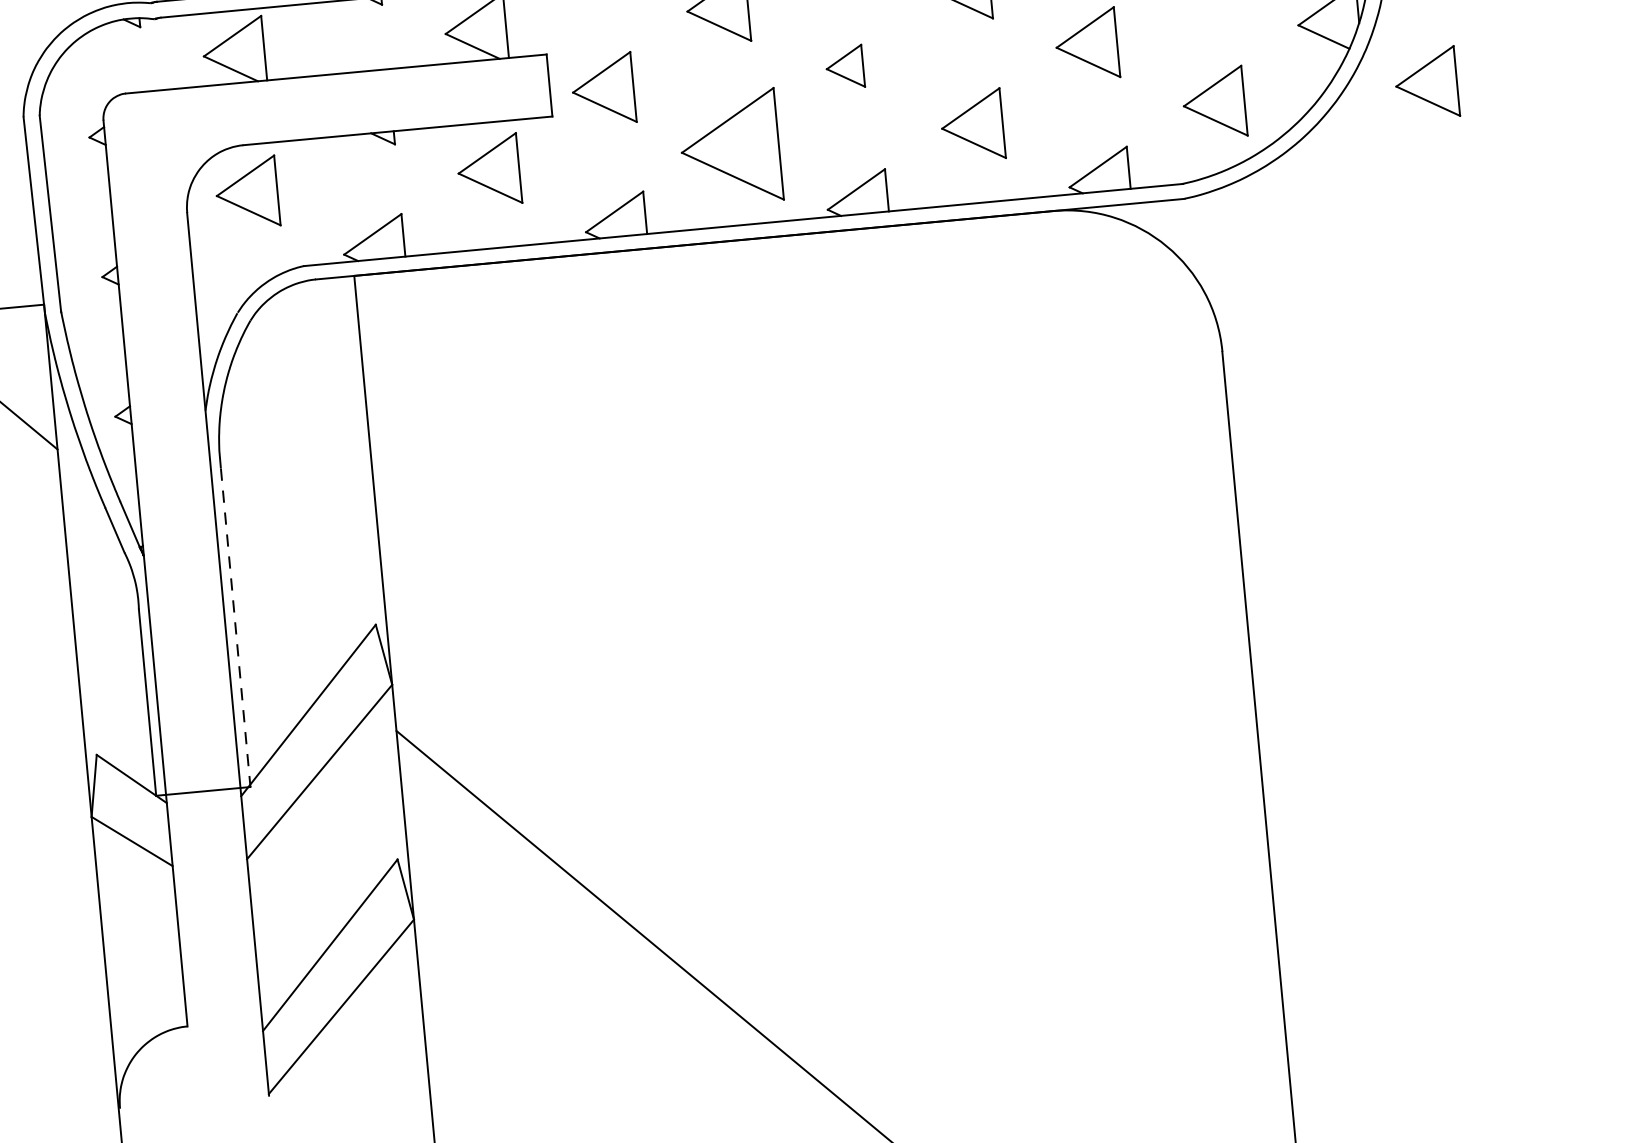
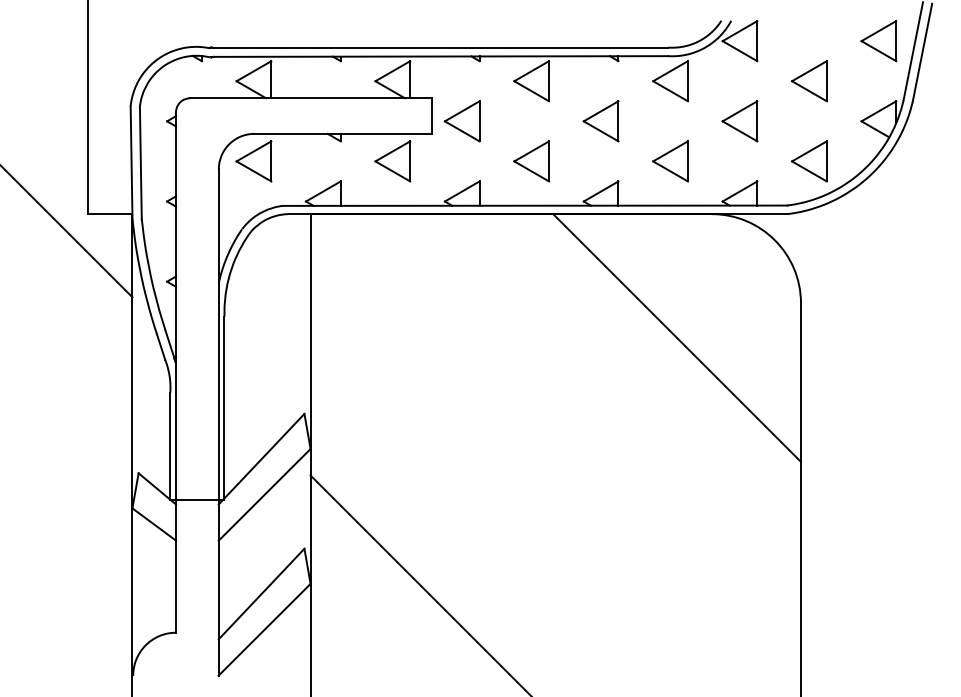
part: (844, 67) -> (600, 121), size x1.67
part: (1425, 84) -> (930, 161), removed
part: (730, 148) -> (531, 161), size x0.62
line: (1011, 431) -> (676, 337), added
line: (235, 628) -> (224, 408), dashed -> solid

